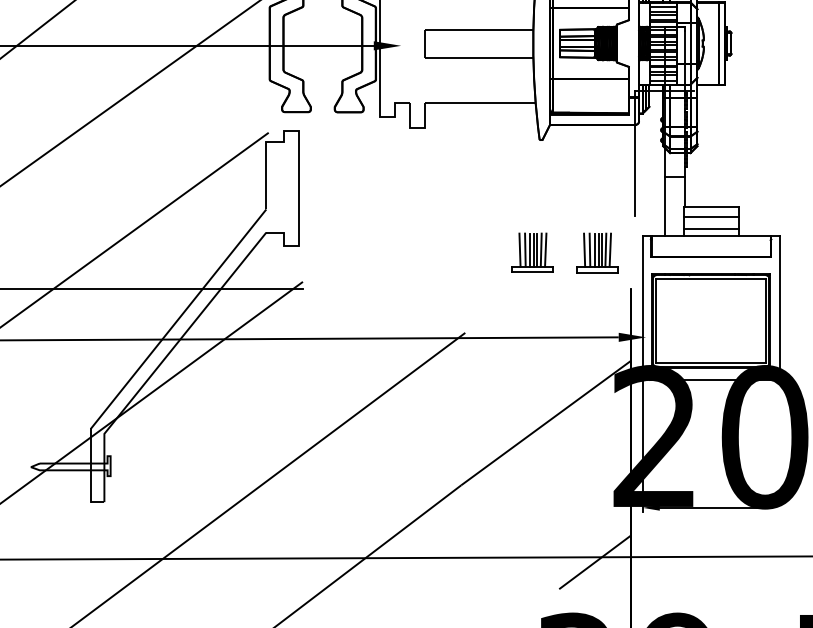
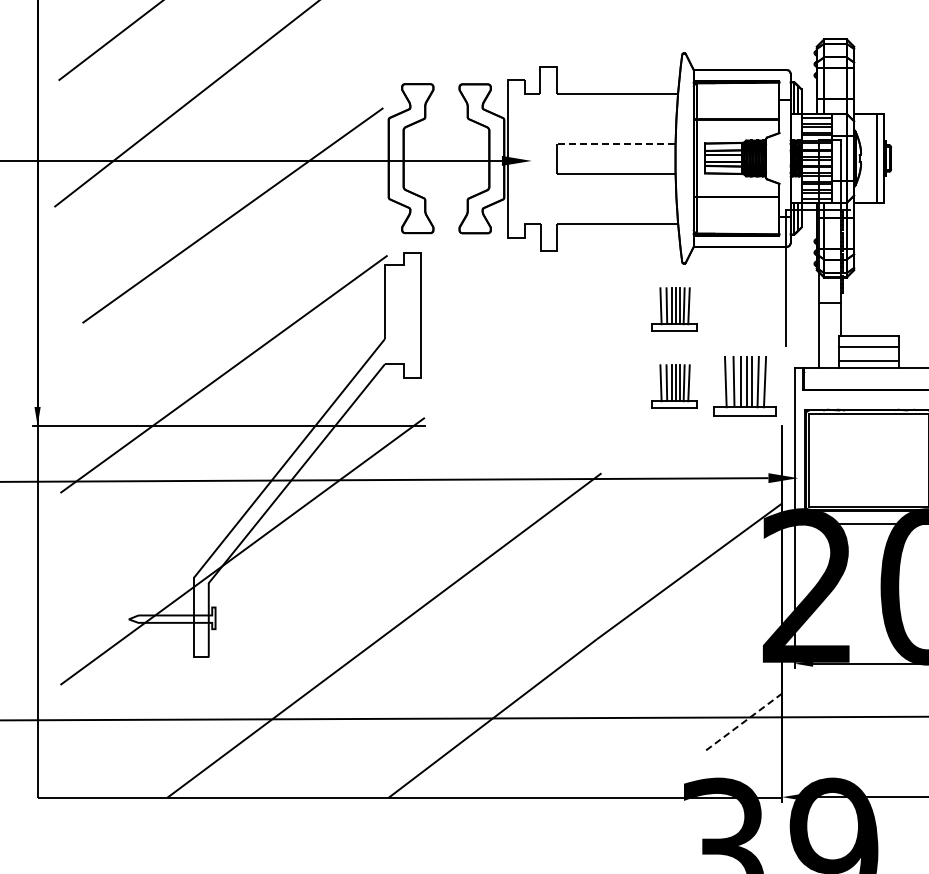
line: (478, 30) -> (615, 144), solid -> dashed
part: (532, 182) -> (674, 309), added
part: (596, 253) -> (744, 386), size x1.4
line: (594, 562) -> (742, 723), solid -> dashed

